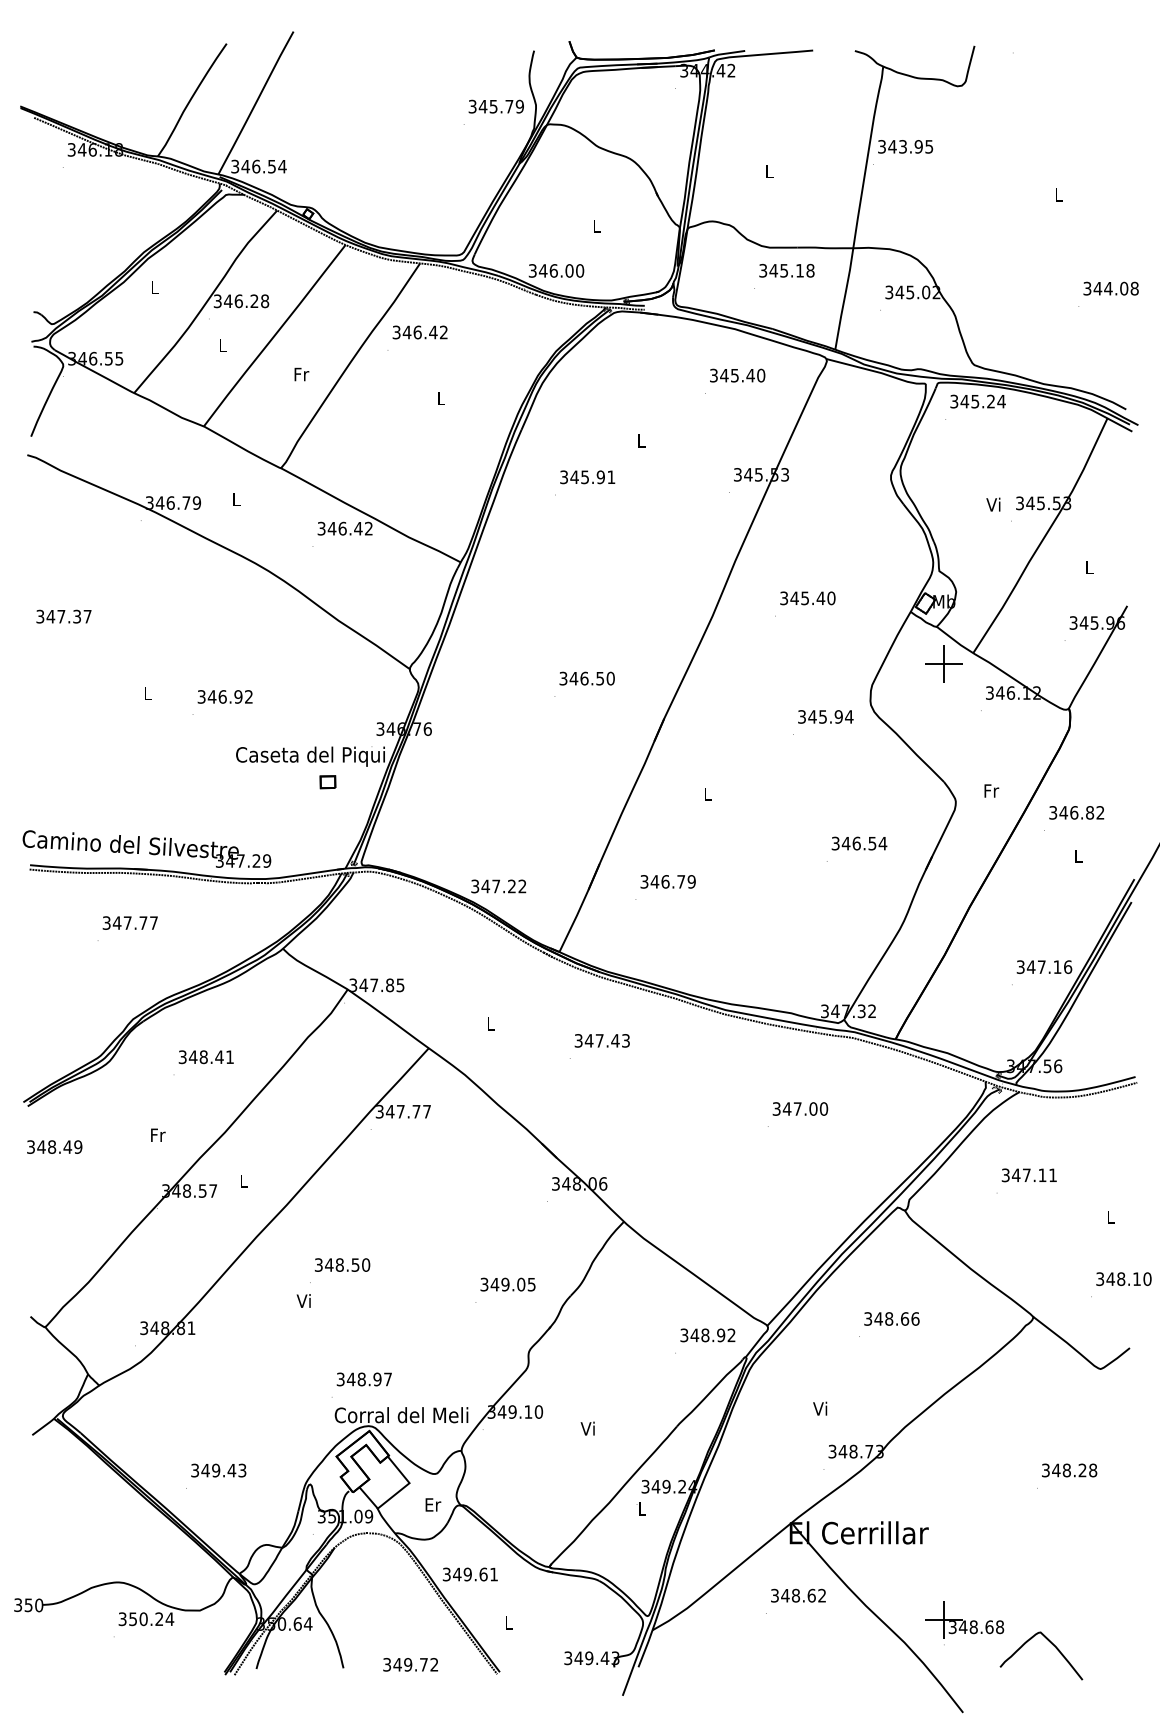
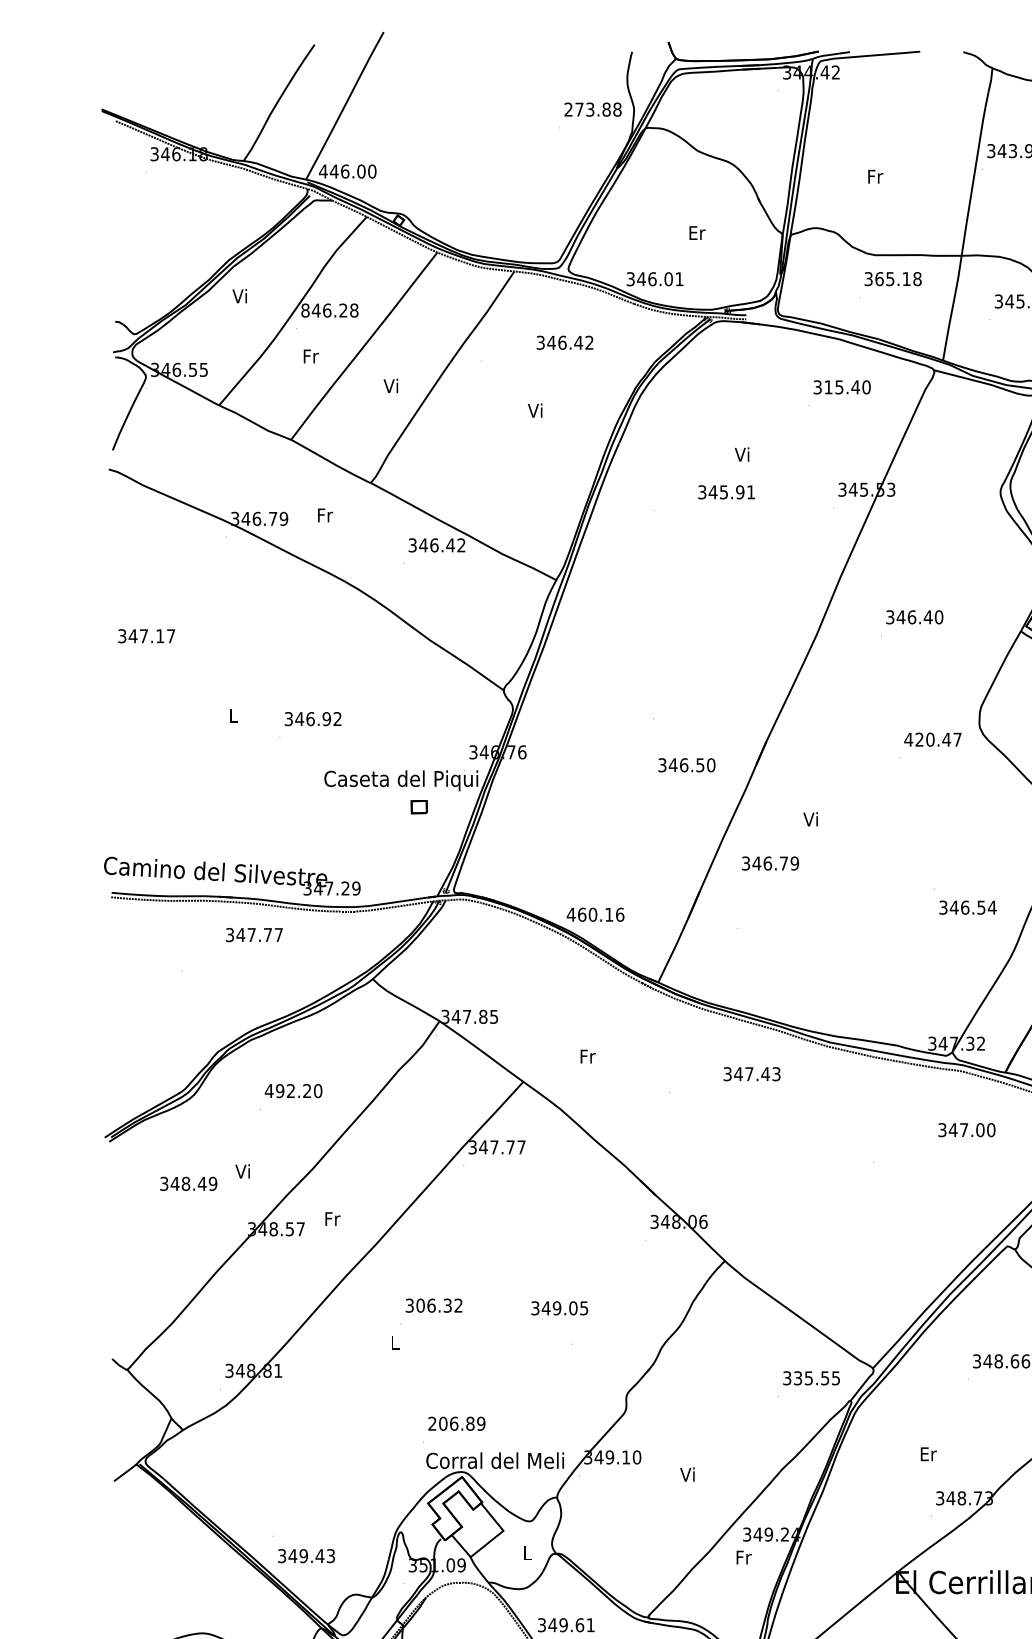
text: (495, 106) -> (592, 109), 345.79 -> 273.88
text: (258, 166) -> (347, 171), 346.54 -> 446.00
text: (769, 171) -> (875, 176), L -> Fr
text: (597, 225) -> (697, 232), L -> Er
text: (580, 270) -> (679, 278), 346.00 -> 346.01
text: (773, 270) -> (879, 278), 345.18 -> 365.18
text: (154, 287) -> (240, 296), L -> Vi
text: (217, 301) -> (305, 310), 346.28 -> 846.28
text: (419, 332) -> (564, 342), moved
text: (223, 345) -> (311, 356), L -> Fr
text: (301, 374) -> (391, 386), Fr -> Vi
text: (724, 375) -> (828, 387), 345.40 -> 315.40
text: (440, 398) -> (535, 410), L -> Vi
text: (640, 440) -> (741, 454), L -> Vi
text: (587, 477) -> (726, 492), moved
text: (237, 499) -> (325, 515), L -> Fr
text: (805, 598) -> (912, 617), 345.40 -> 346.40
text: (76, 616) -> (159, 636), 347.37 -> 347.17
text: (586, 678) -> (686, 765), moved
text: (825, 716) -> (932, 739), 345.94 -> 420.47
text: (706, 793) -> (810, 818), L -> Vi
text: (859, 843) -> (968, 907), moved
text: (667, 881) -> (769, 863), moved
text: (498, 886) -> (595, 914), 347.22 -> 460.16
text: (129, 922) -> (253, 934), moved
text: (491, 1023) -> (588, 1056), L -> Fr
text: (601, 1040) -> (751, 1073), moved
text: (206, 1057) -> (293, 1091), 348.41 -> 492.20
text: (800, 1108) -> (967, 1129), moved
text: (157, 1134) -> (243, 1170), Fr -> Vi
text: (54, 1146) -> (188, 1183), moved
text: (244, 1180) -> (333, 1218), L -> Fr
text: (347, 1264) -> (439, 1305), 348.50 -> 306.32
text: (507, 1284) -> (559, 1308), moved
text: (303, 1300) -> (393, 1342), Vi -> L
text: (712, 1335) -> (816, 1378), 348.92 -> 335.55
text: (364, 1379) -> (456, 1423), 348.97 -> 206.89
text: (821, 1408) -> (928, 1453), Vi -> Er
text: (218, 1470) -> (306, 1555), moved
text: (433, 1504) -> (528, 1552), Er -> L
text: (642, 1508) -> (743, 1557), L -> Fr

